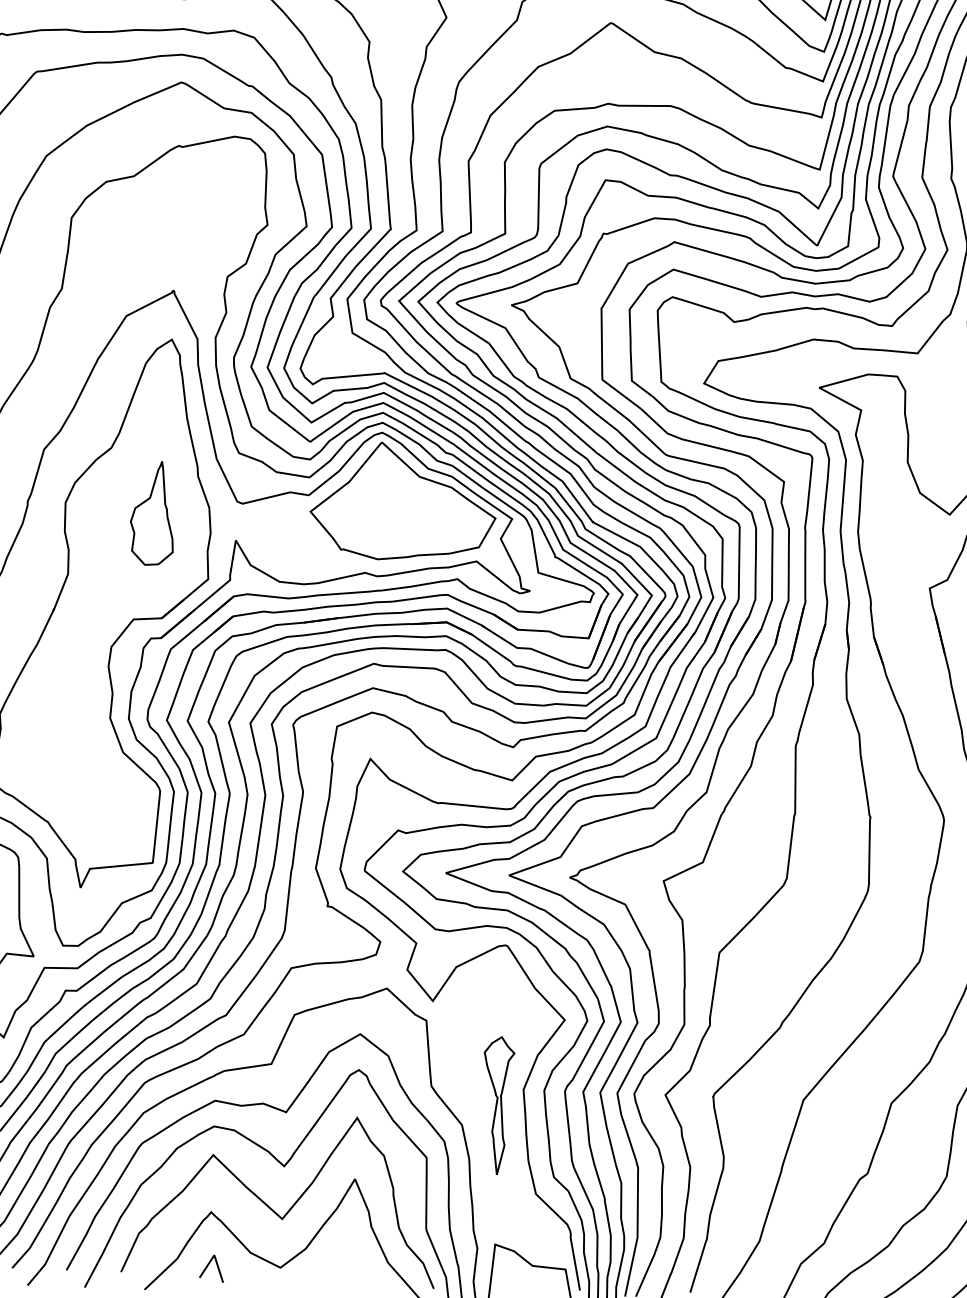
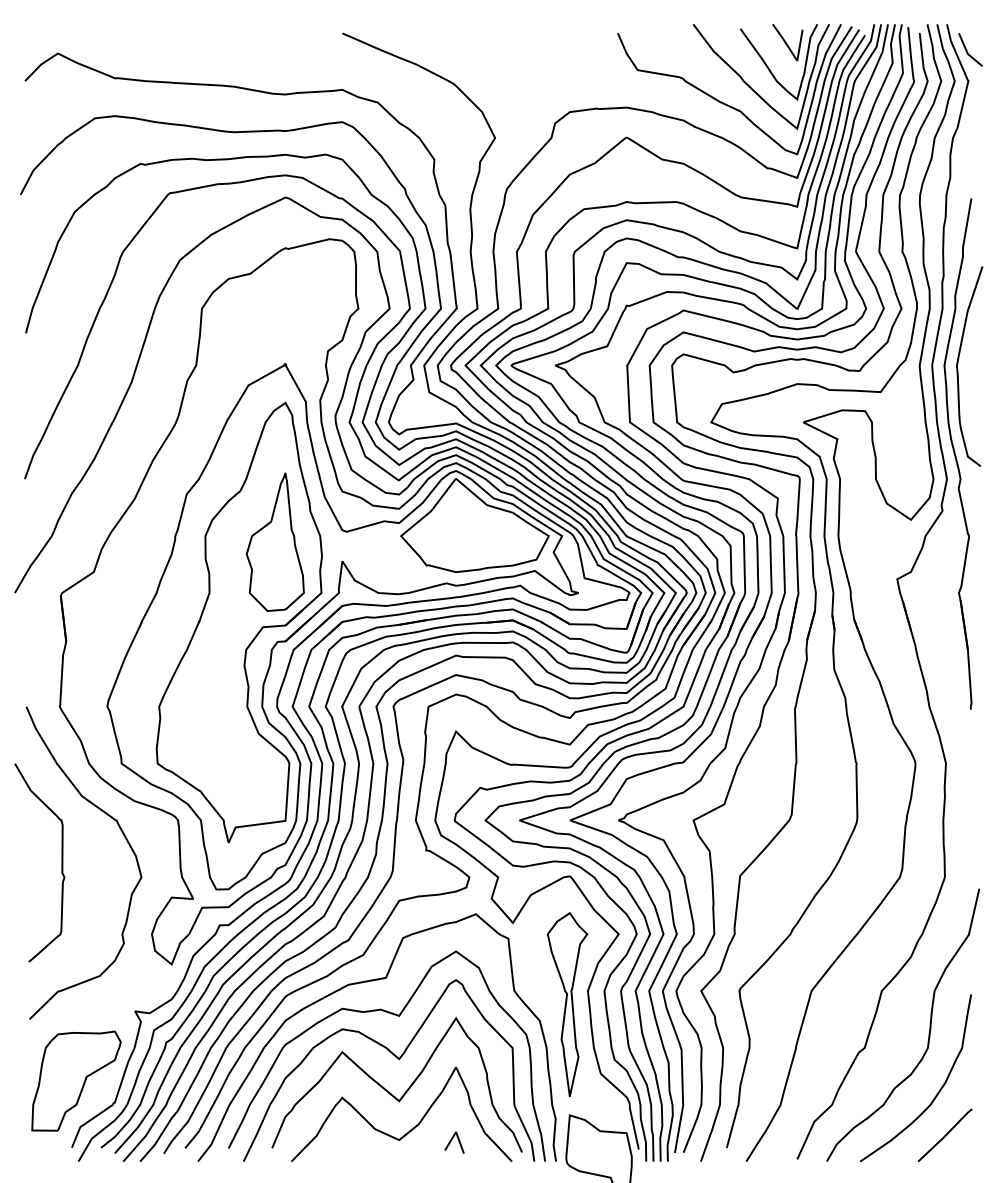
part: (151, 512) -> (274, 541), size x1.67
part: (497, 1105) -> (567, 1004), size x1.67
line: (209, 1265) -> (452, 1140), moved

